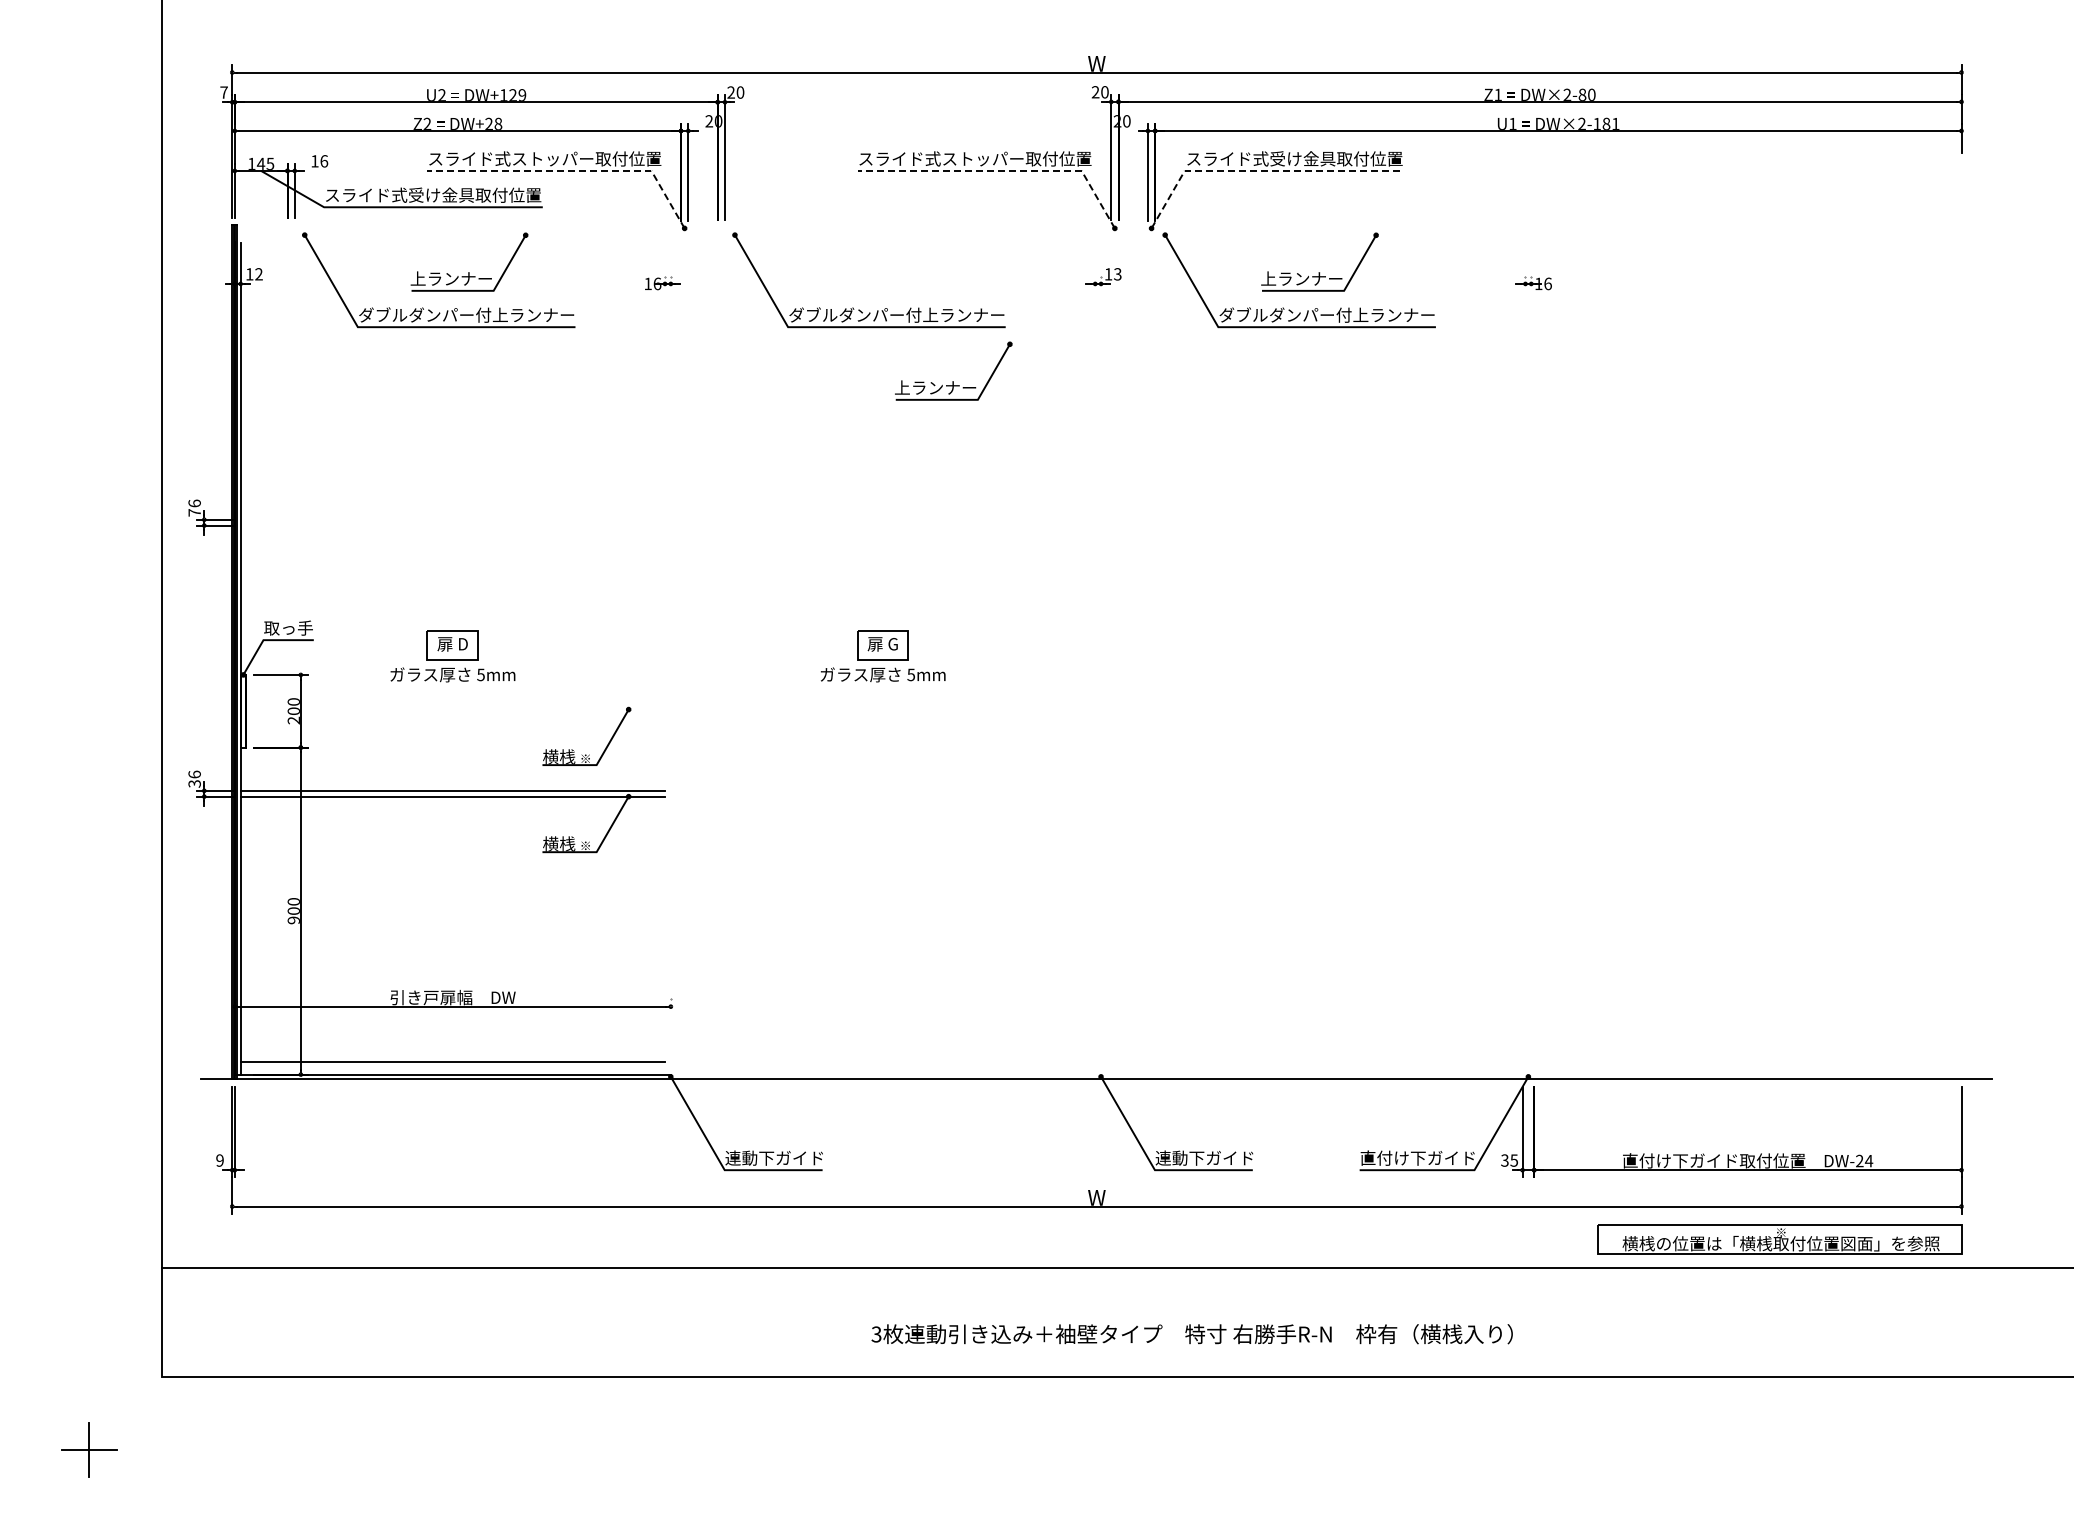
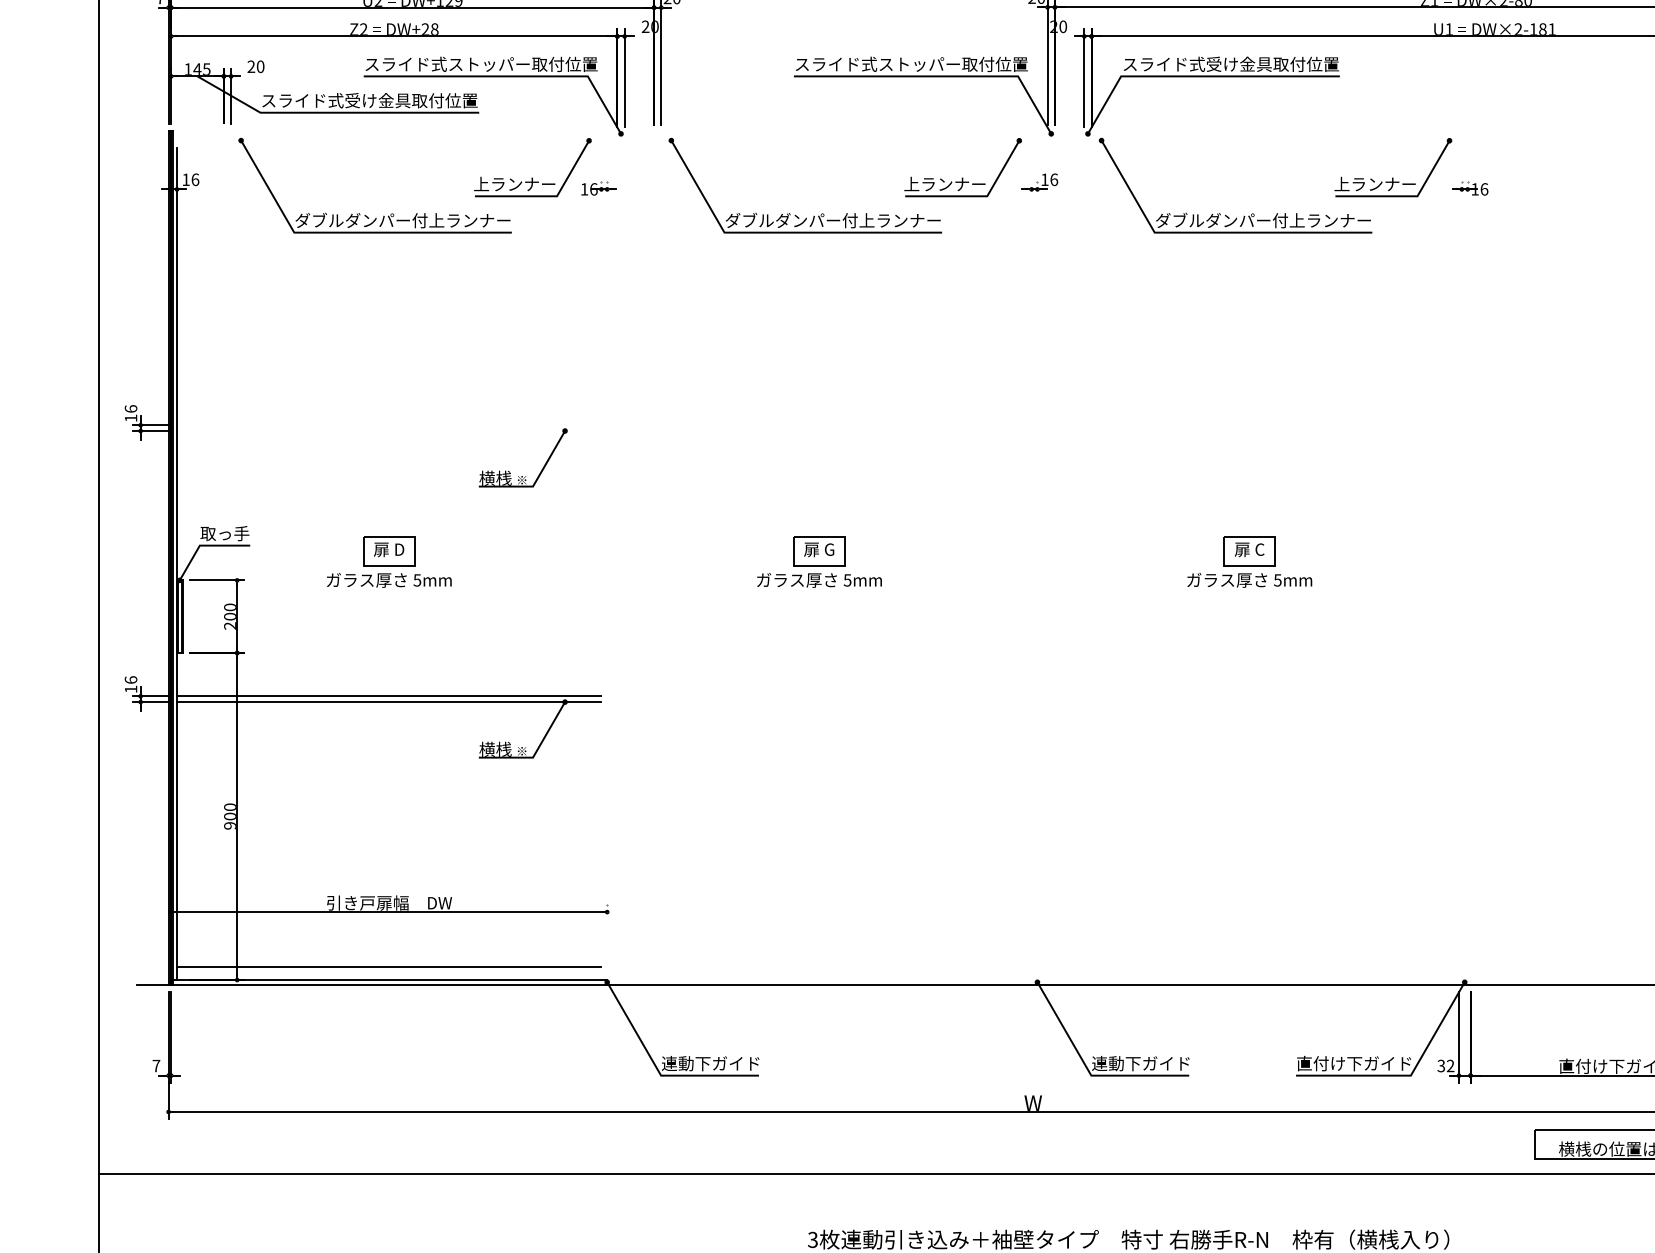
text: (319, 161) -> (255, 66), 16 -> 20
line: (572, 170) -> (508, 75), dashed -> solid
line: (1003, 170) -> (939, 75), dashed -> solid
line: (1260, 170) -> (1196, 75), dashed -> solid
part: (469, 272) -> (532, 177), moved
part: (1319, 272) -> (1392, 177), moved
text: (258, 274) -> (194, 179), 12 -> 16
text: (1117, 274) -> (1053, 179), 13 -> 16
part: (953, 381) -> (962, 177), moved
text: (194, 512) -> (130, 417), 76 -> 16
part: (1313, 656) -> (1249, 561), added
part: (586, 754) -> (522, 475), moved
text: (194, 783) -> (130, 688), 36 -> 16
text: (219, 1160) -> (155, 1065), 9 -> 7
text: (1514, 1160) -> (1450, 1065), 35 -> 32

